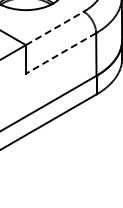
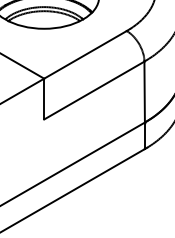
line: (55, 28) -> (86, 54), dashed -> solid
line: (61, 53) -> (94, 90), dashed -> solid

